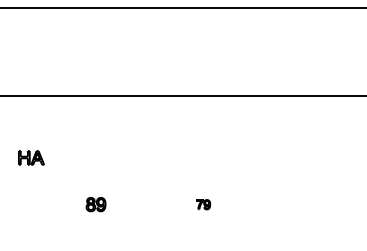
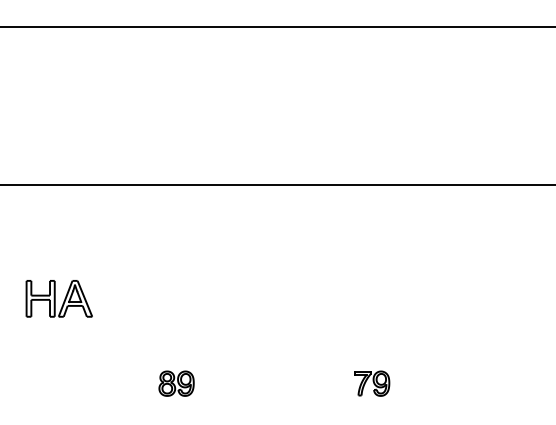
part: (31, 157) -> (59, 298), size x1.43
part: (203, 204) -> (371, 383), size x1.43

